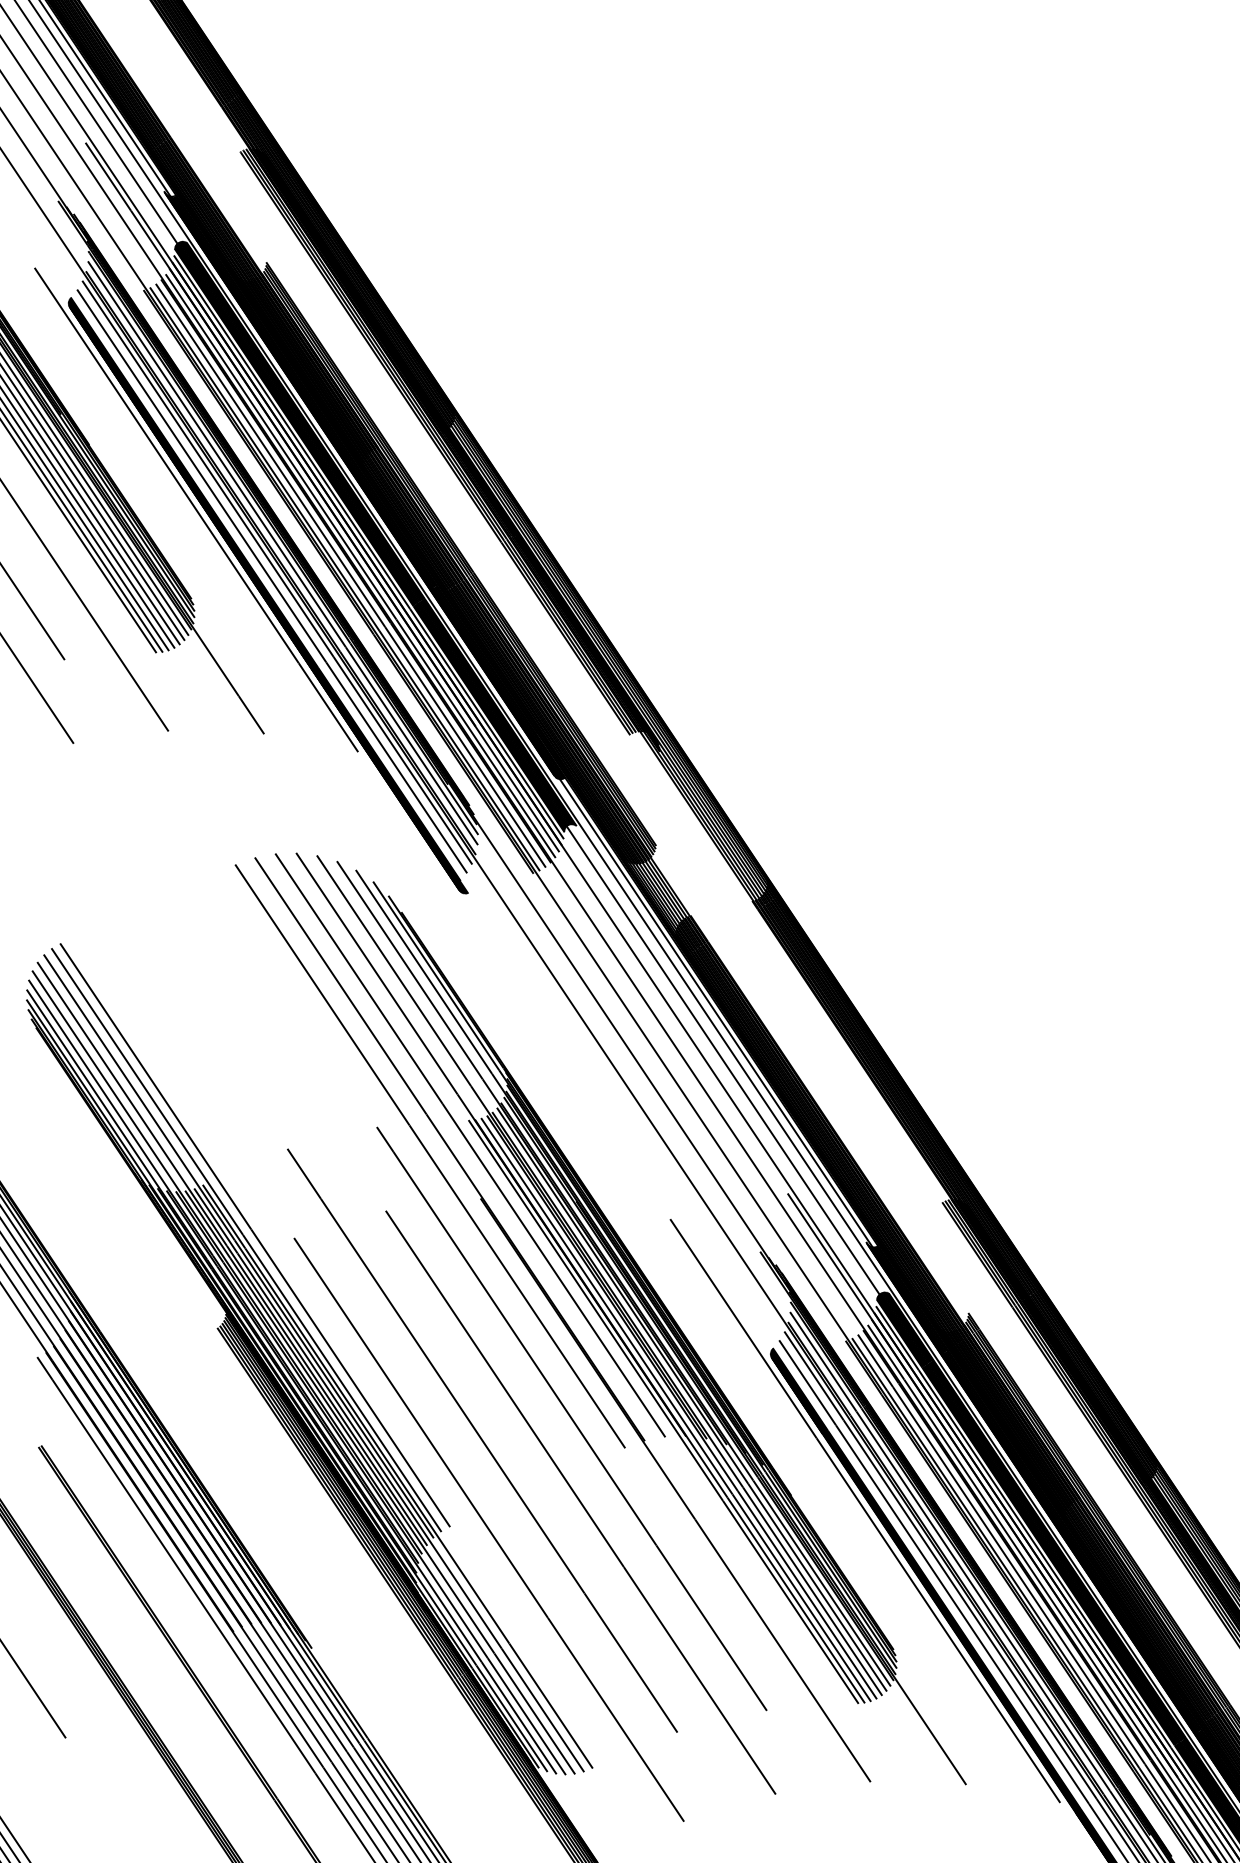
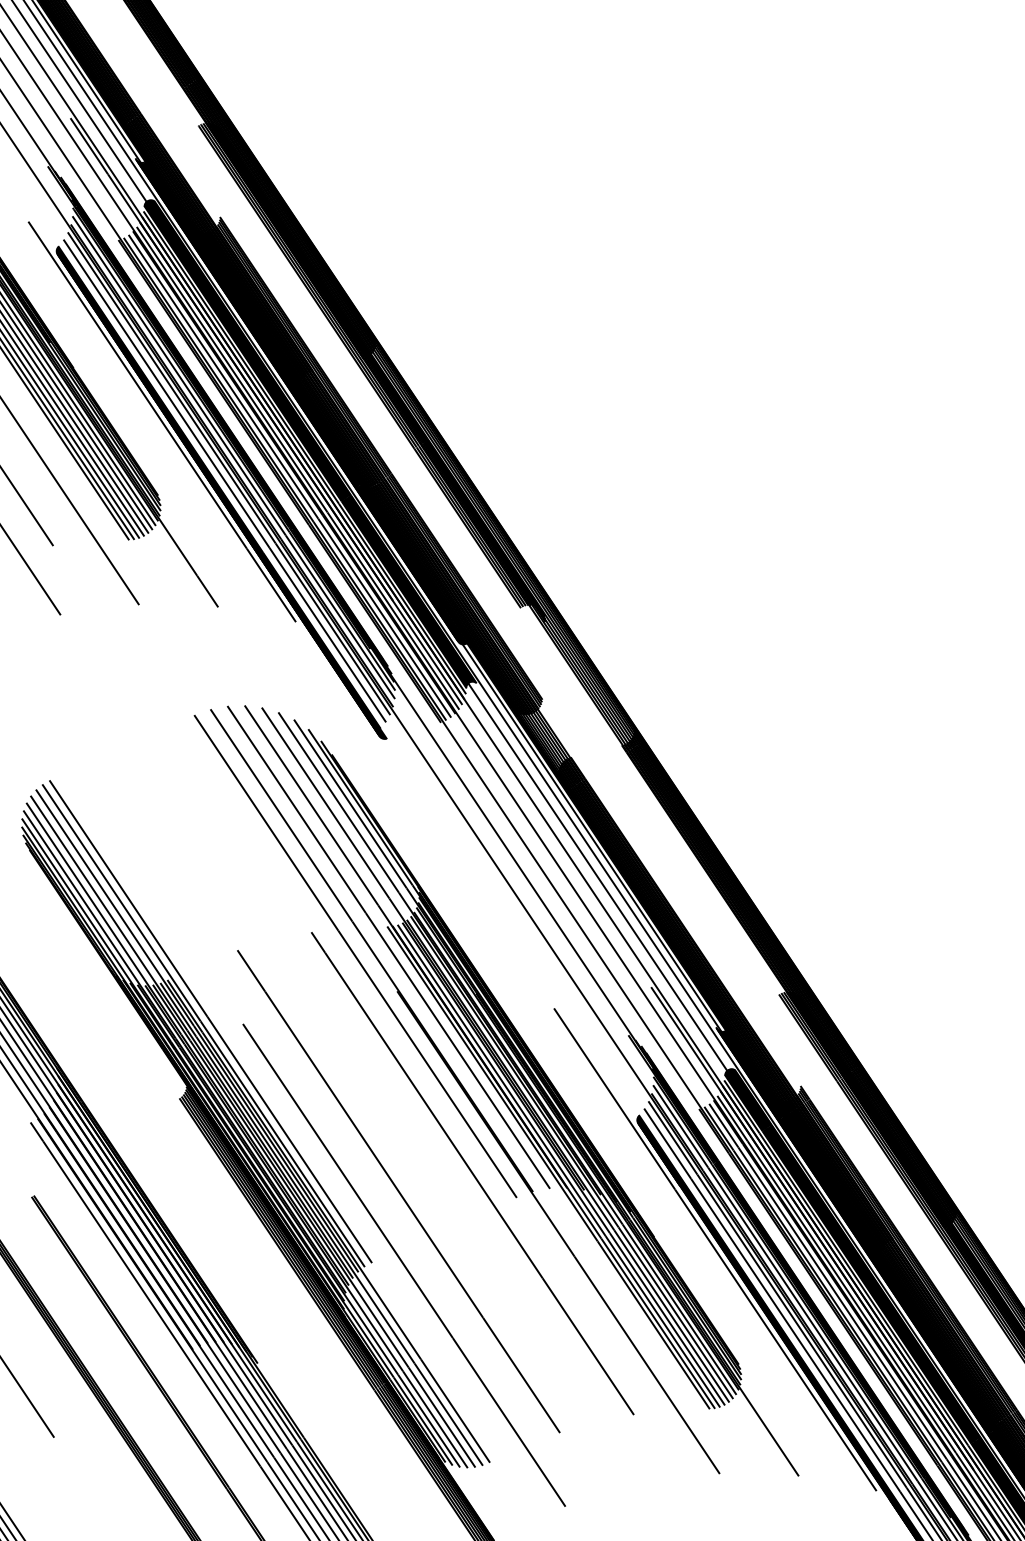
line: (580, 1502) -> (479, 1242), removed

